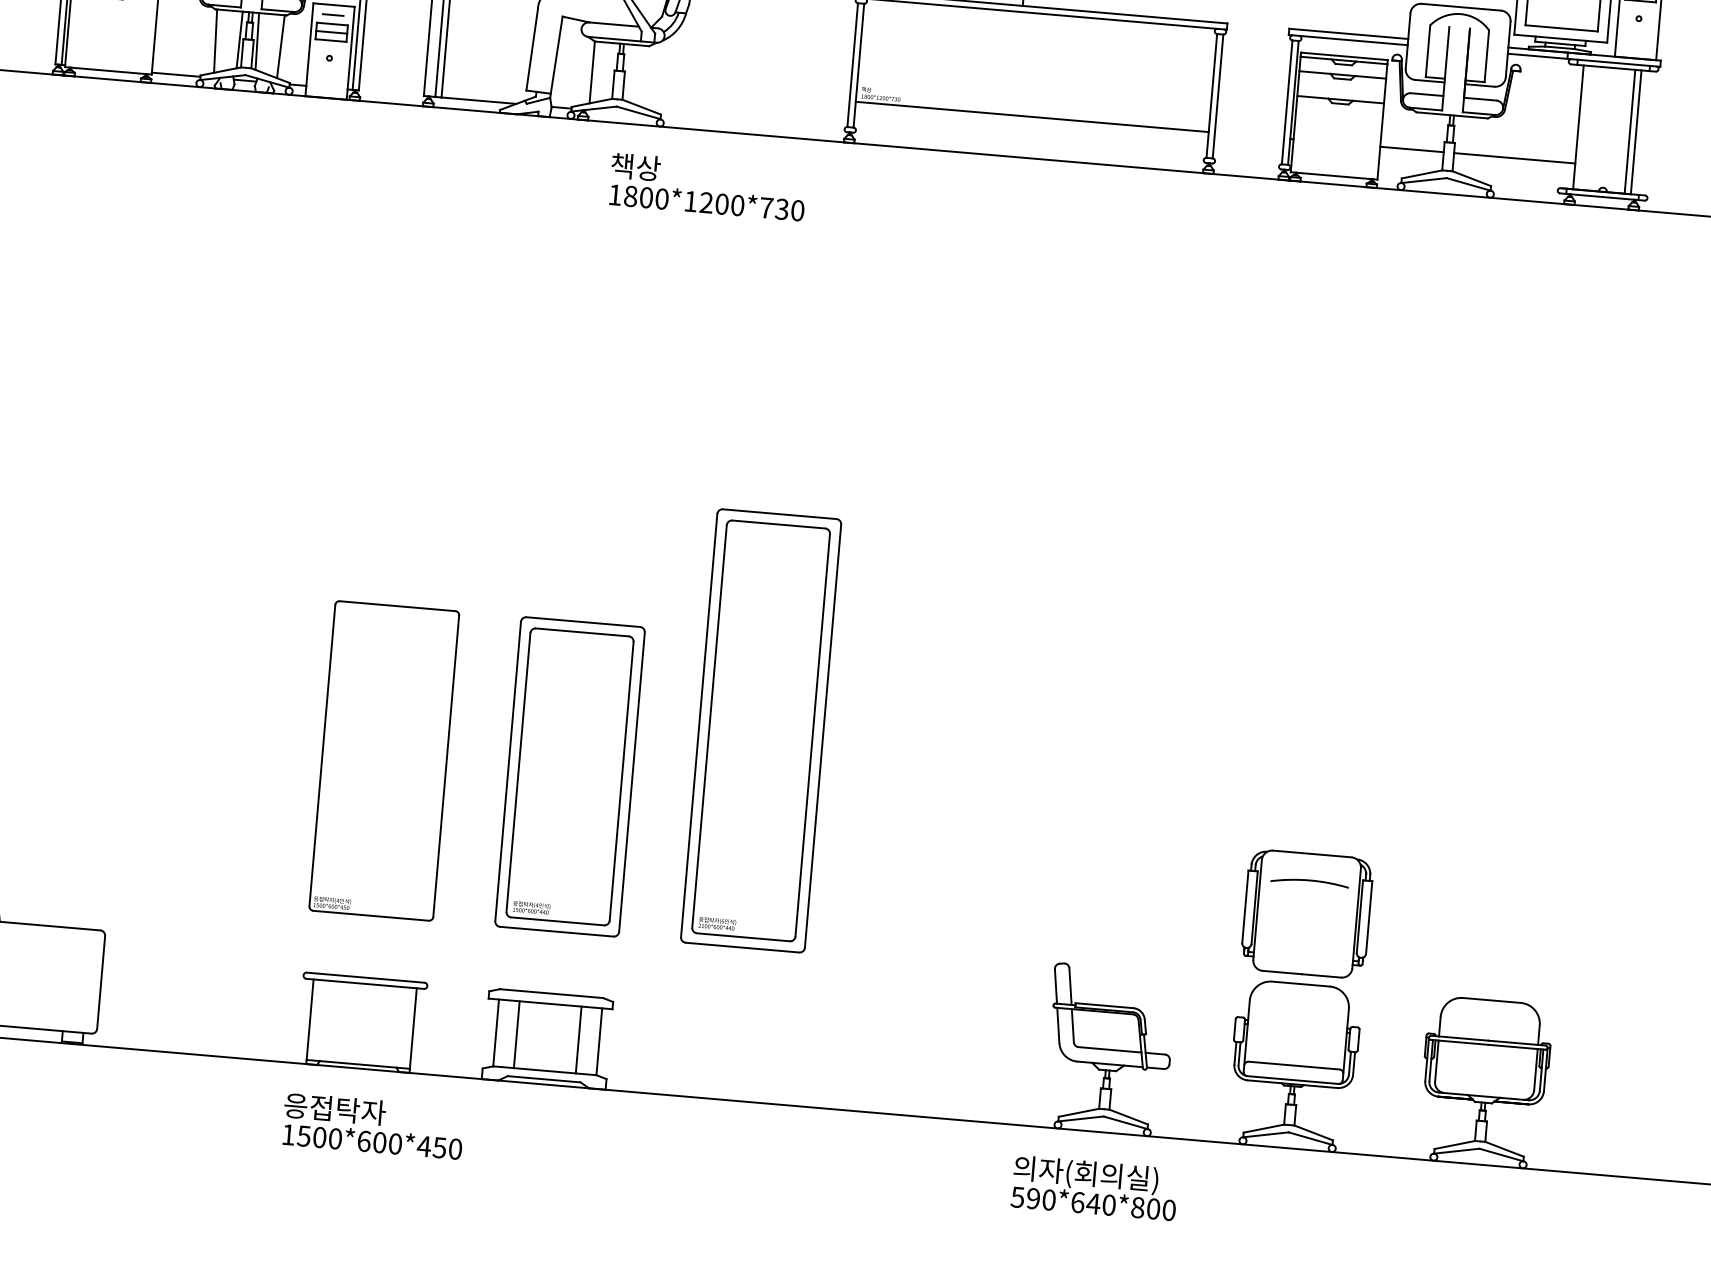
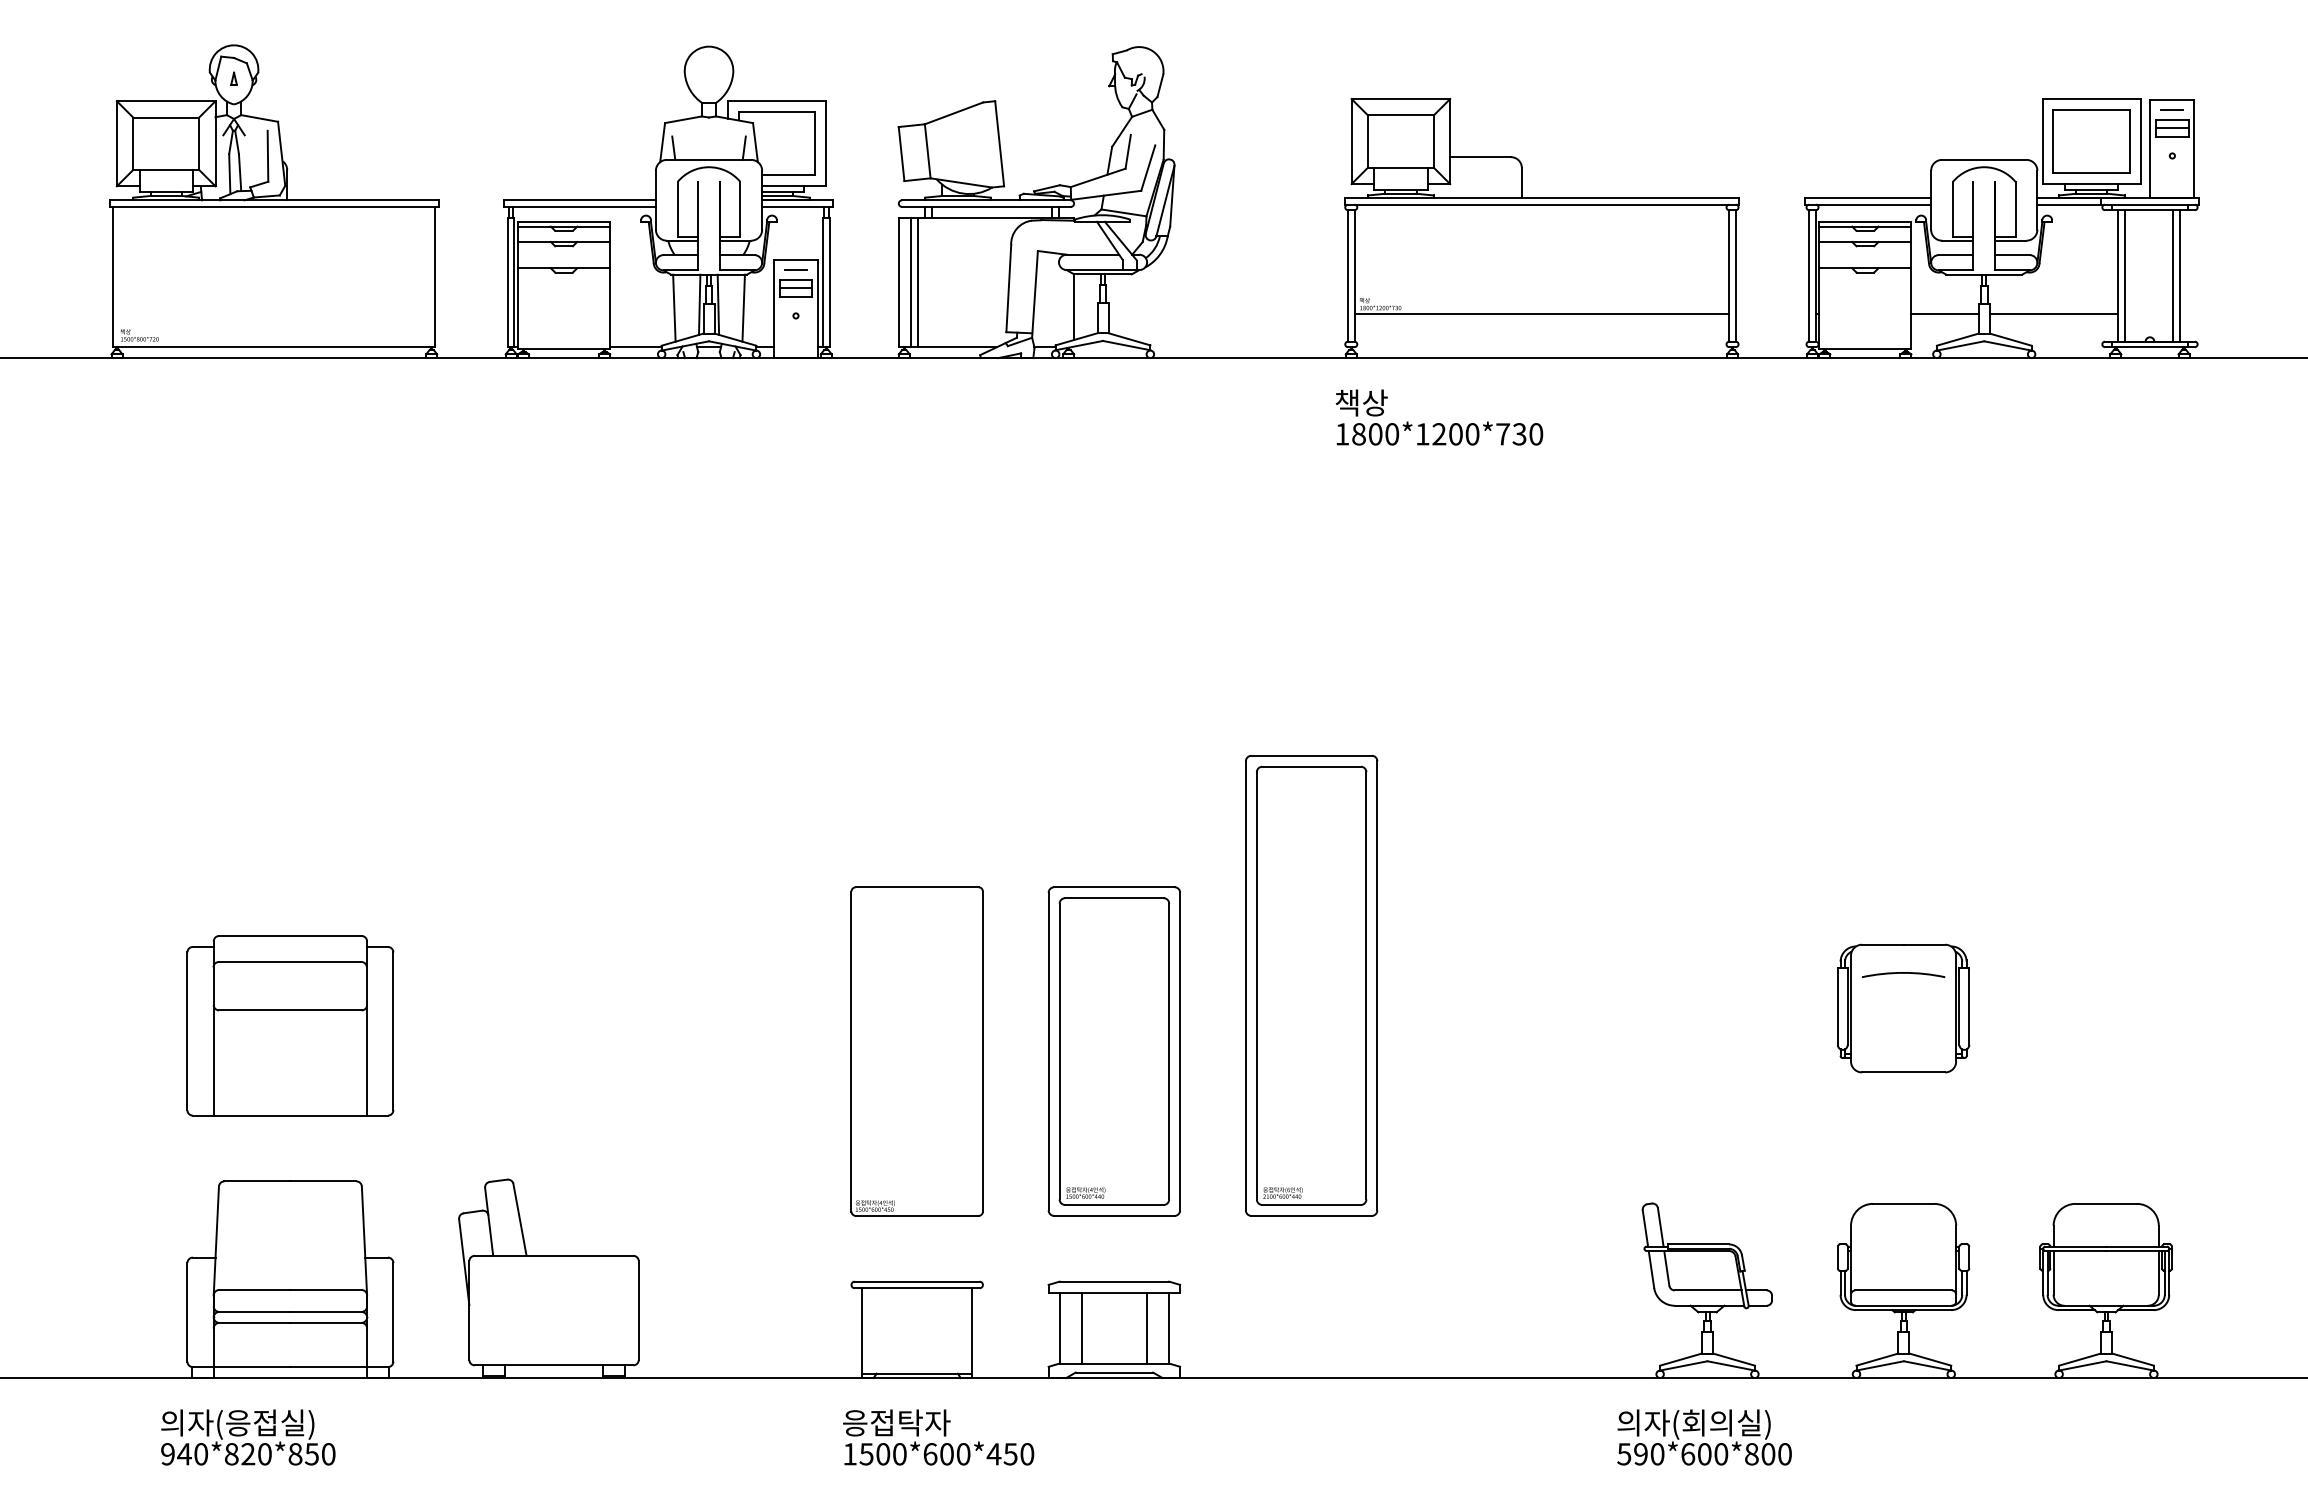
line: (1584, 127) -> (2124, 275), added
text: (708, 187) -> (1439, 417), moved
part: (1307, 914) -> (1903, 1008), moved
text: (1093, 1204) -> (1704, 1454), 590*640*800 -> 590*600*800

